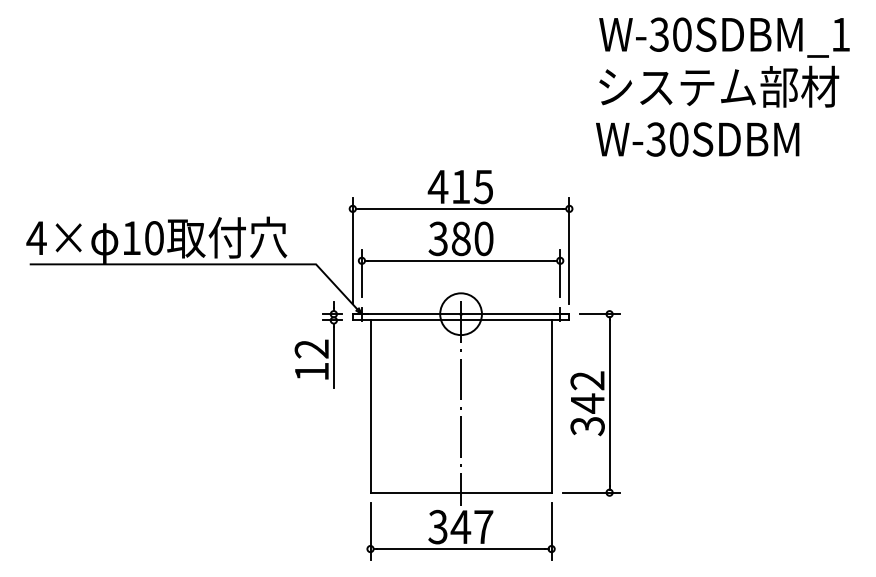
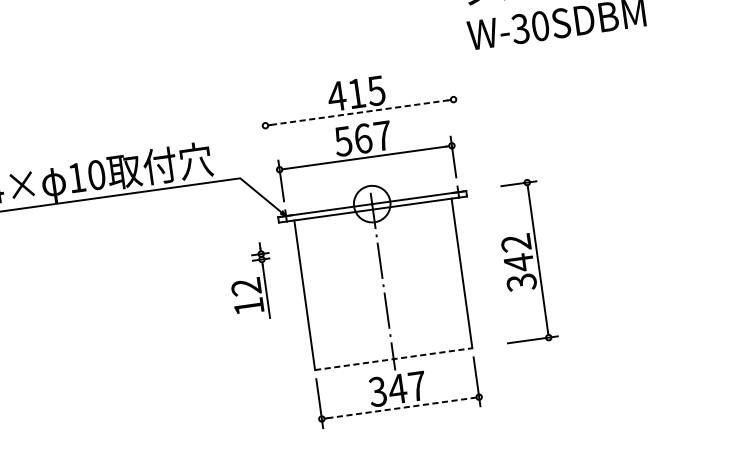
line: (461, 208) -> (359, 112), solid -> dashed
text: (461, 238) -> (363, 138), 380 -> 567
line: (352, 250) -> (270, 161), removed
line: (569, 250) -> (458, 135), removed
part: (318, 344) -> (251, 282), moved
part: (591, 403) -> (522, 262), moved
line: (461, 492) -> (394, 358), solid -> dashed
line: (461, 549) -> (400, 408), solid -> dashed

